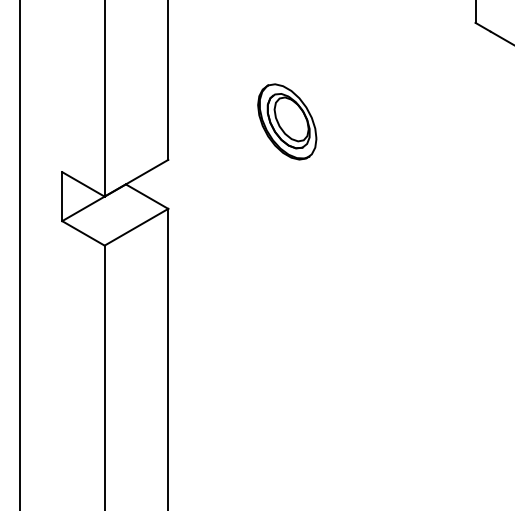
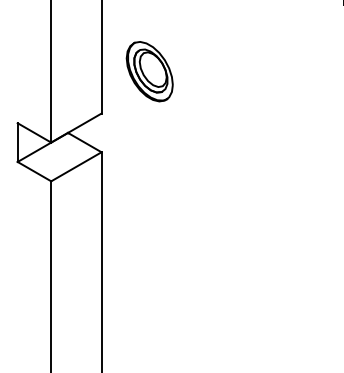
part: (287, 121) -> (149, 71), moved

